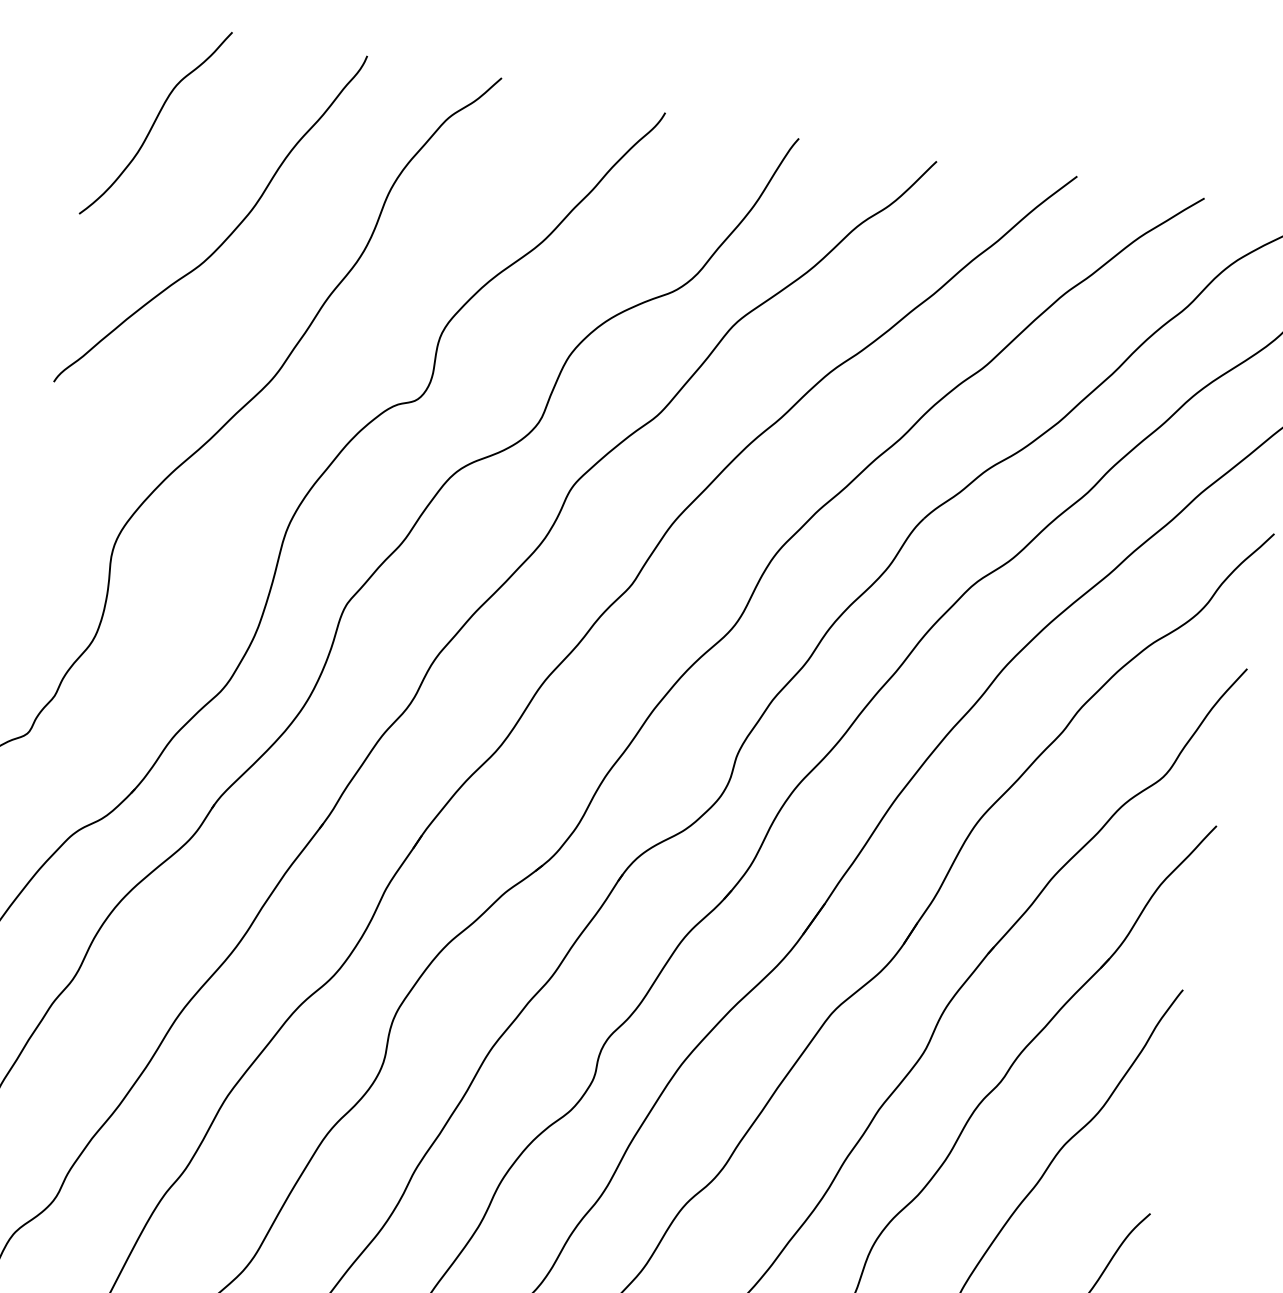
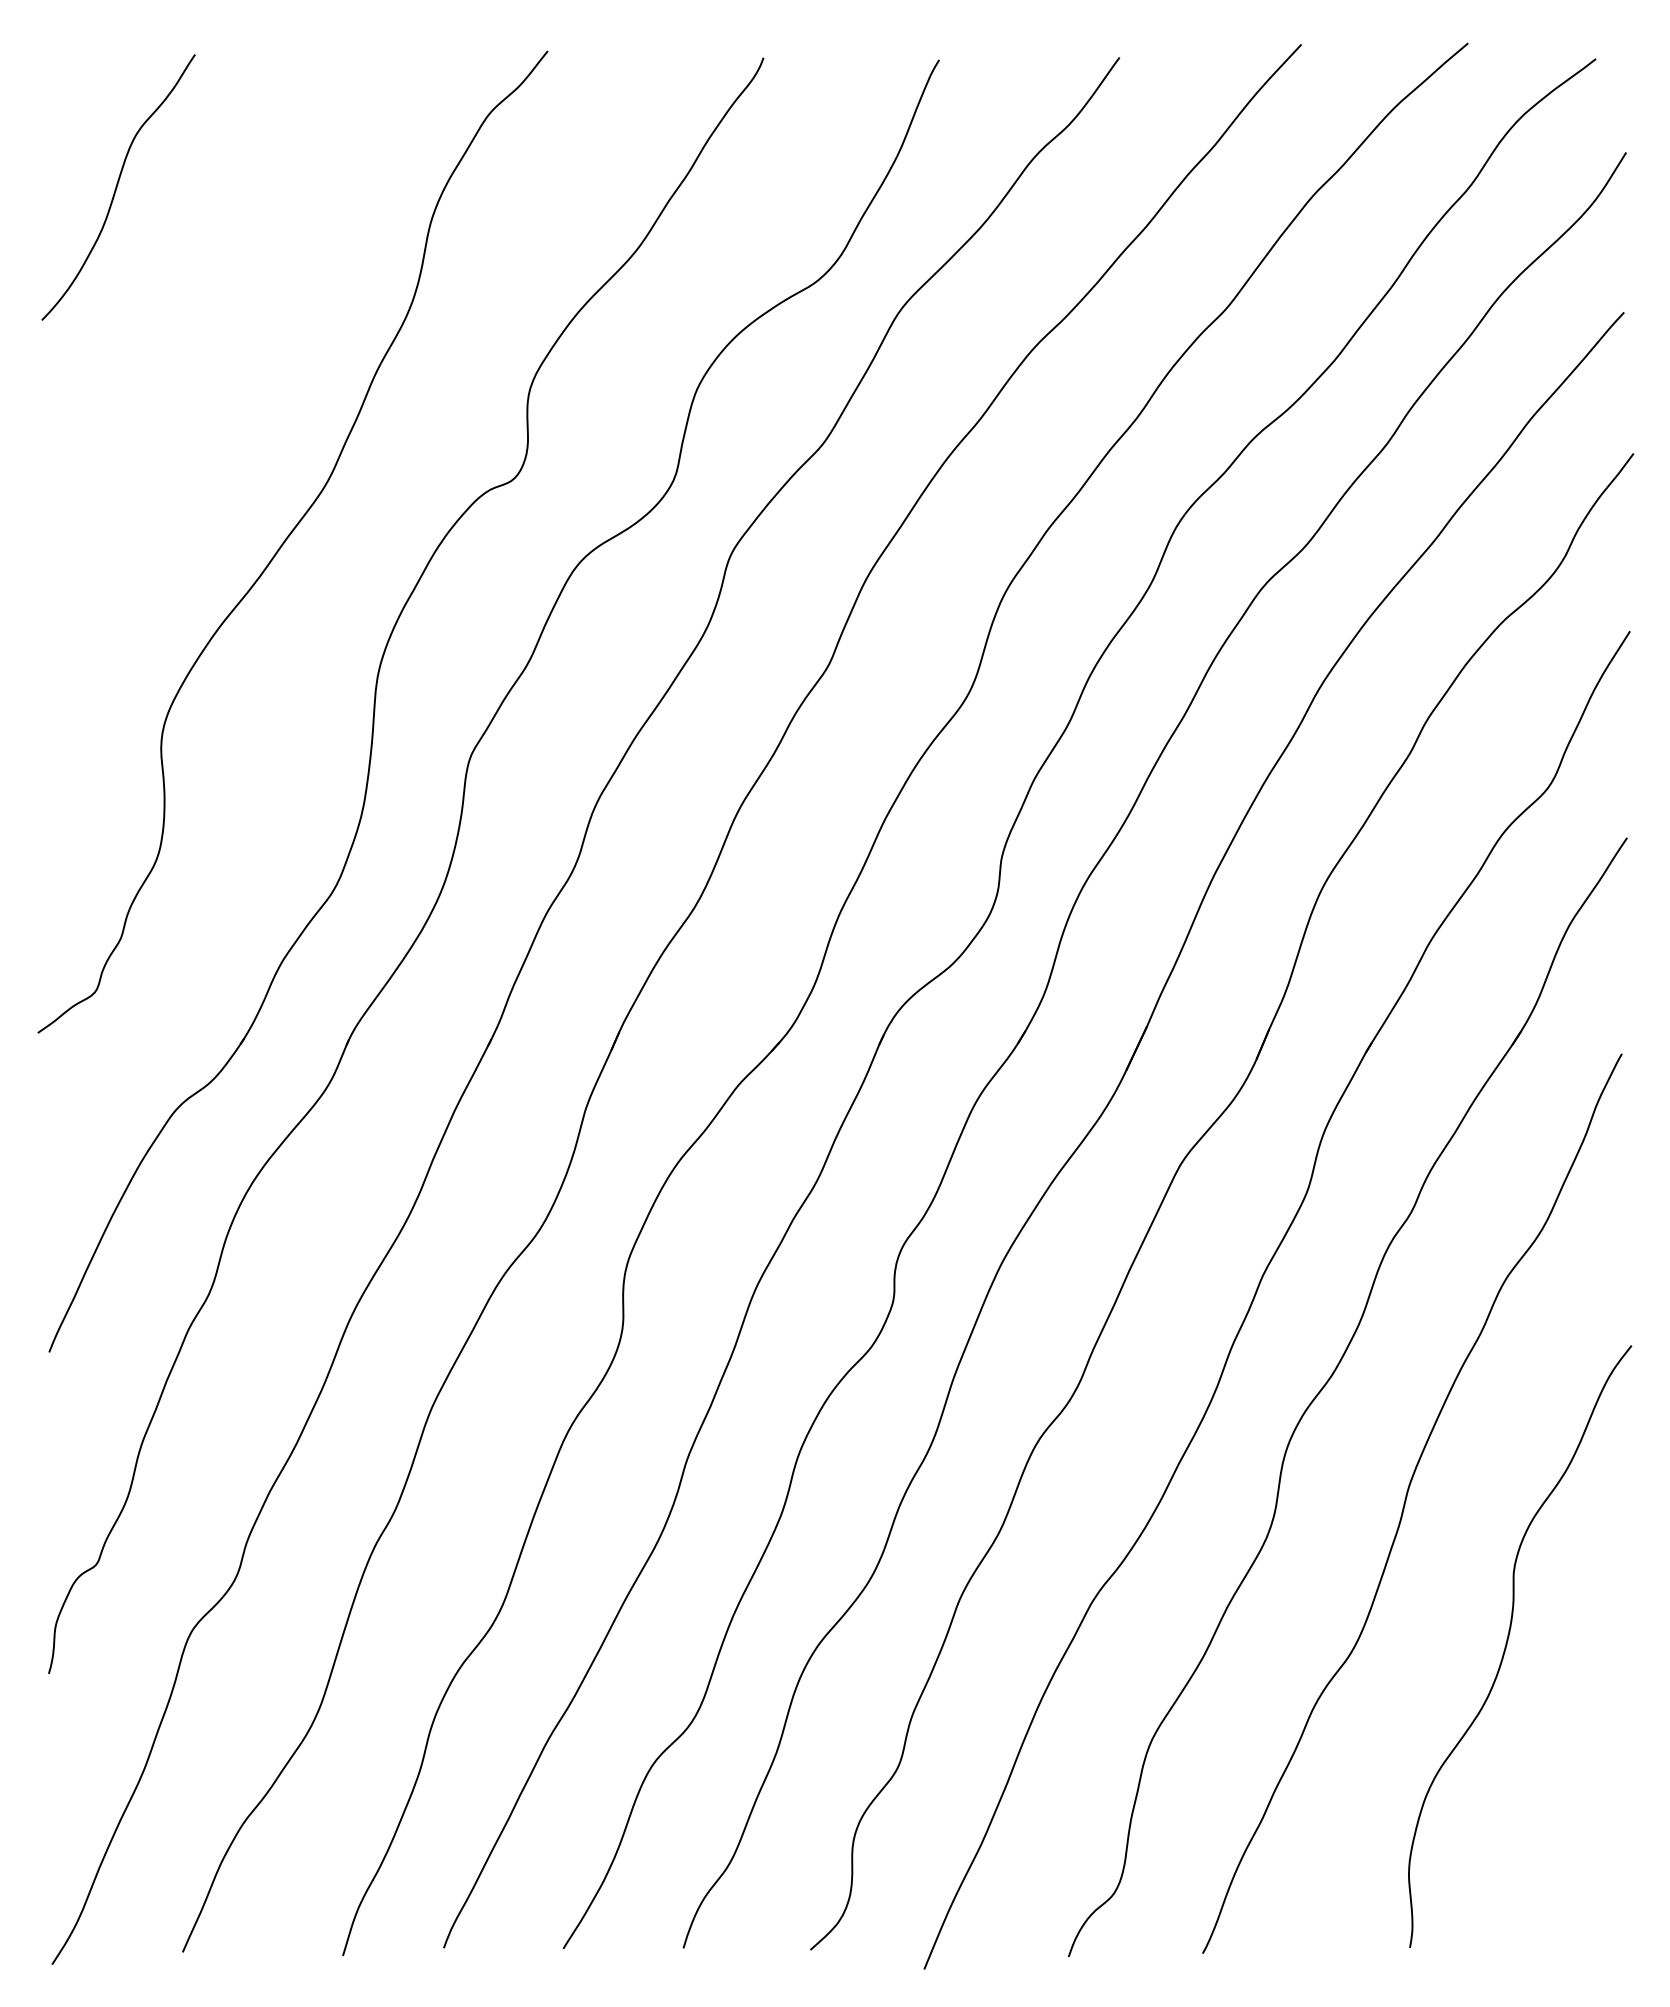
curve: (227, 236) -> (235, 315), removed

